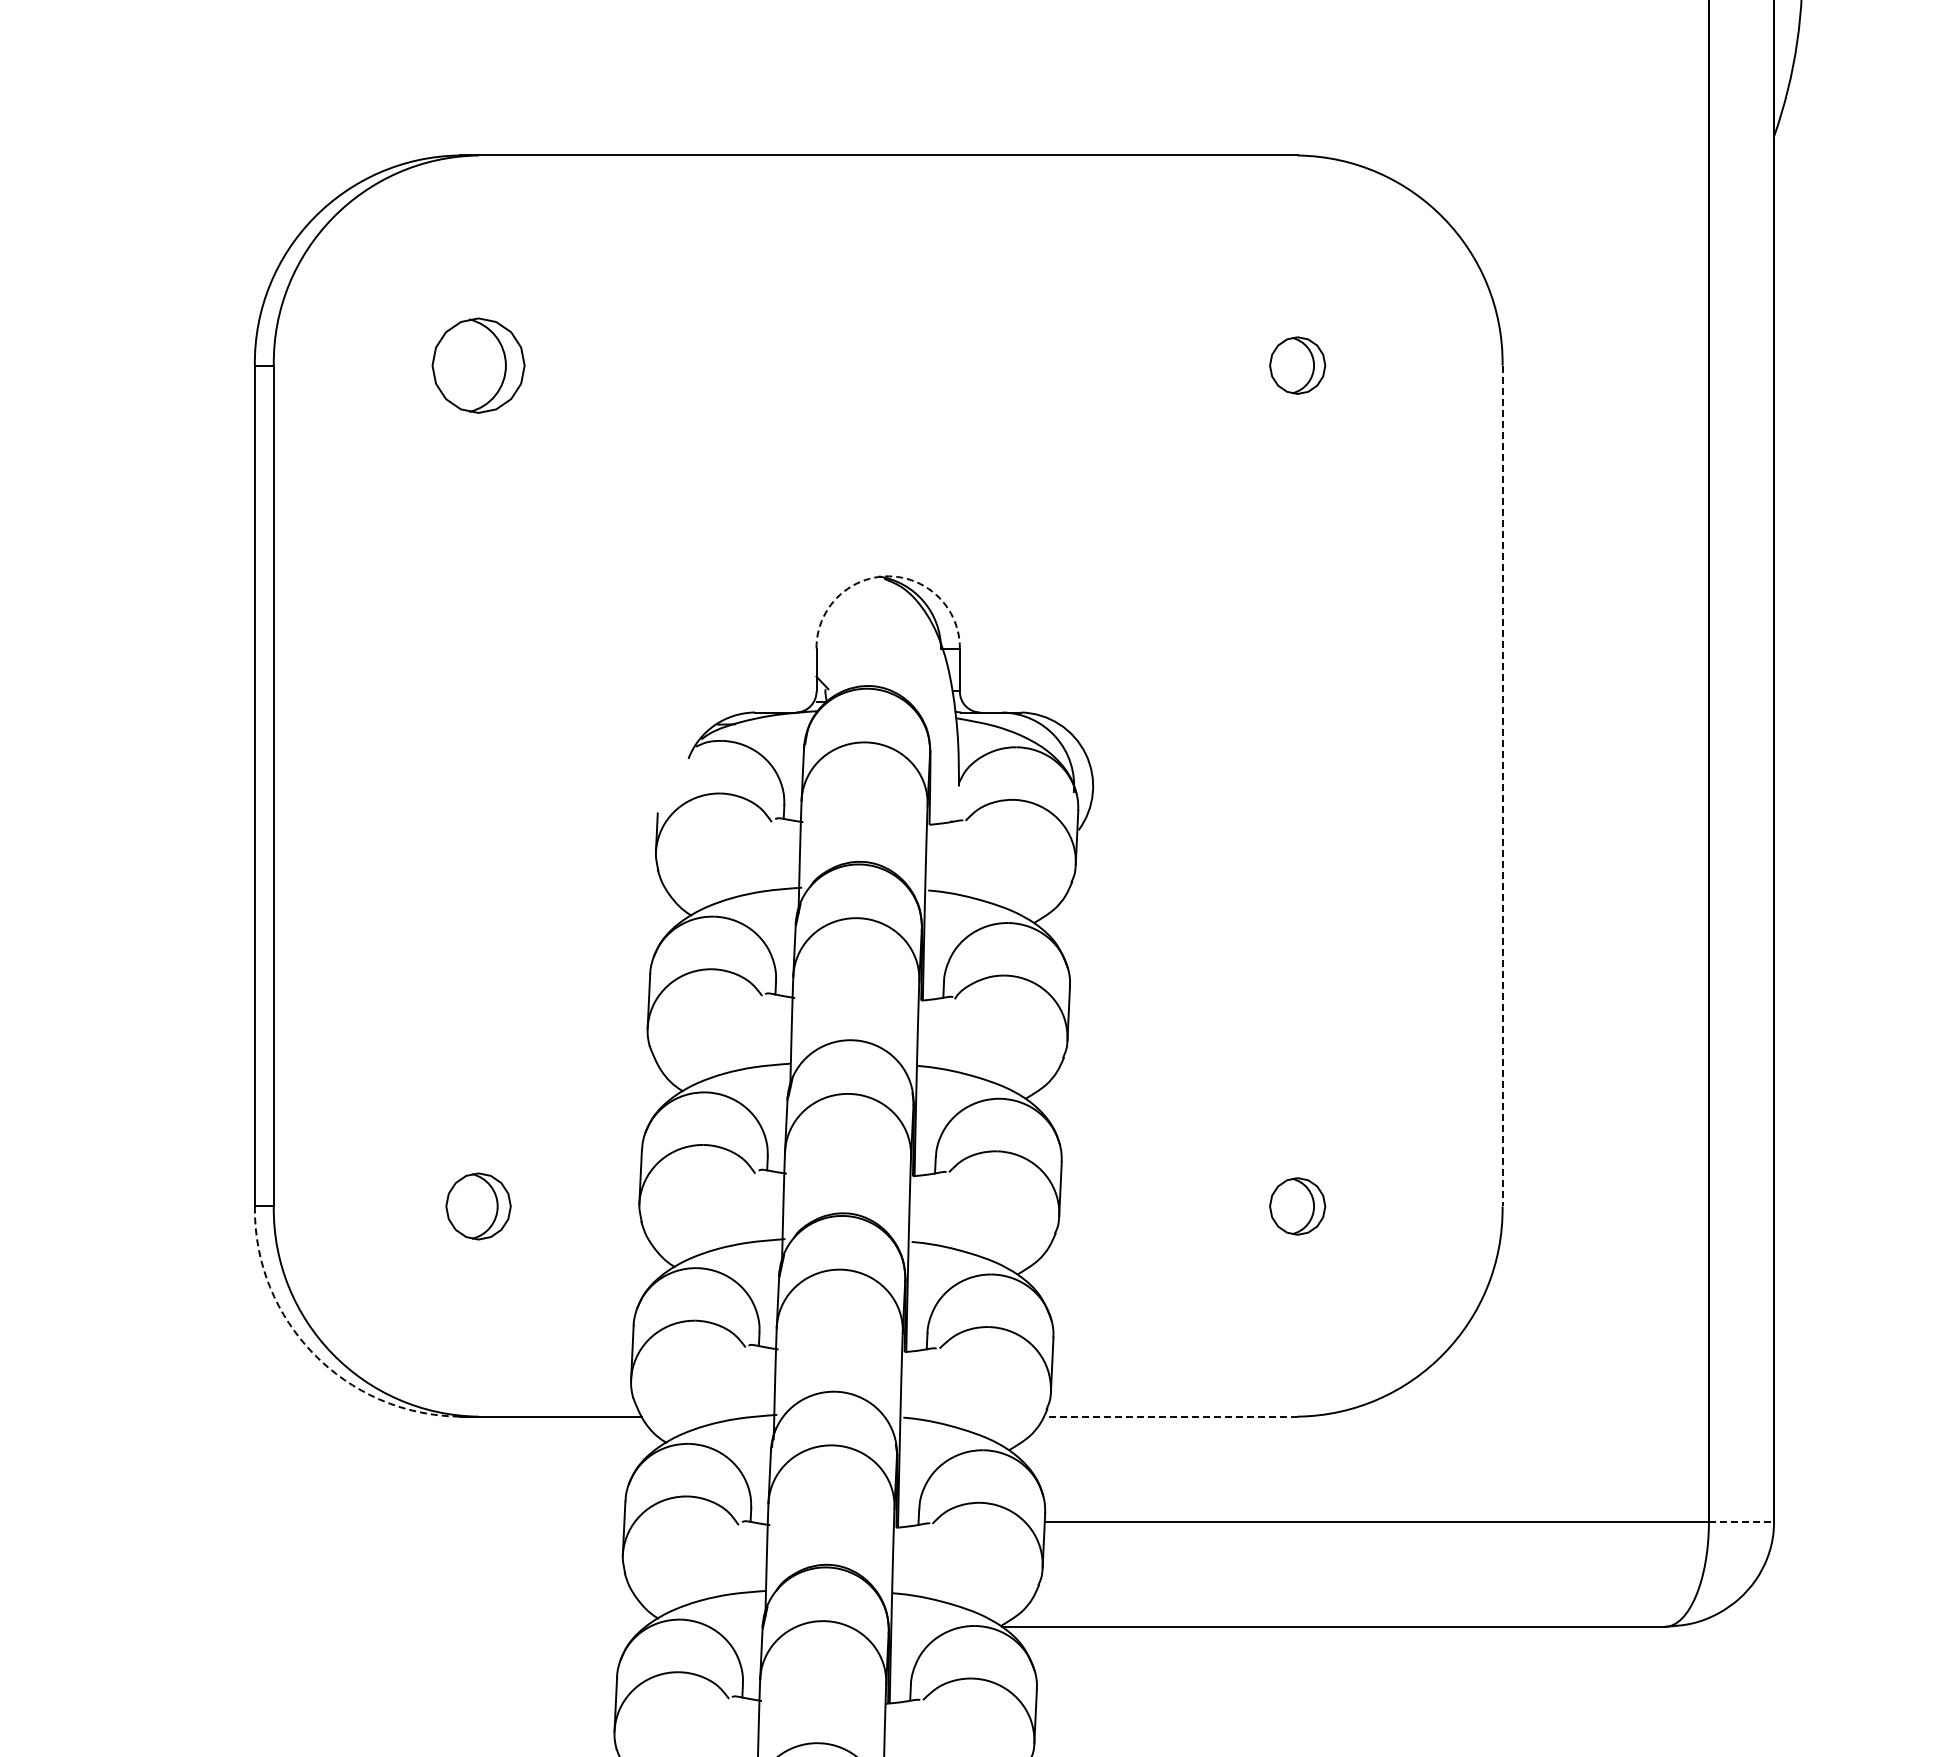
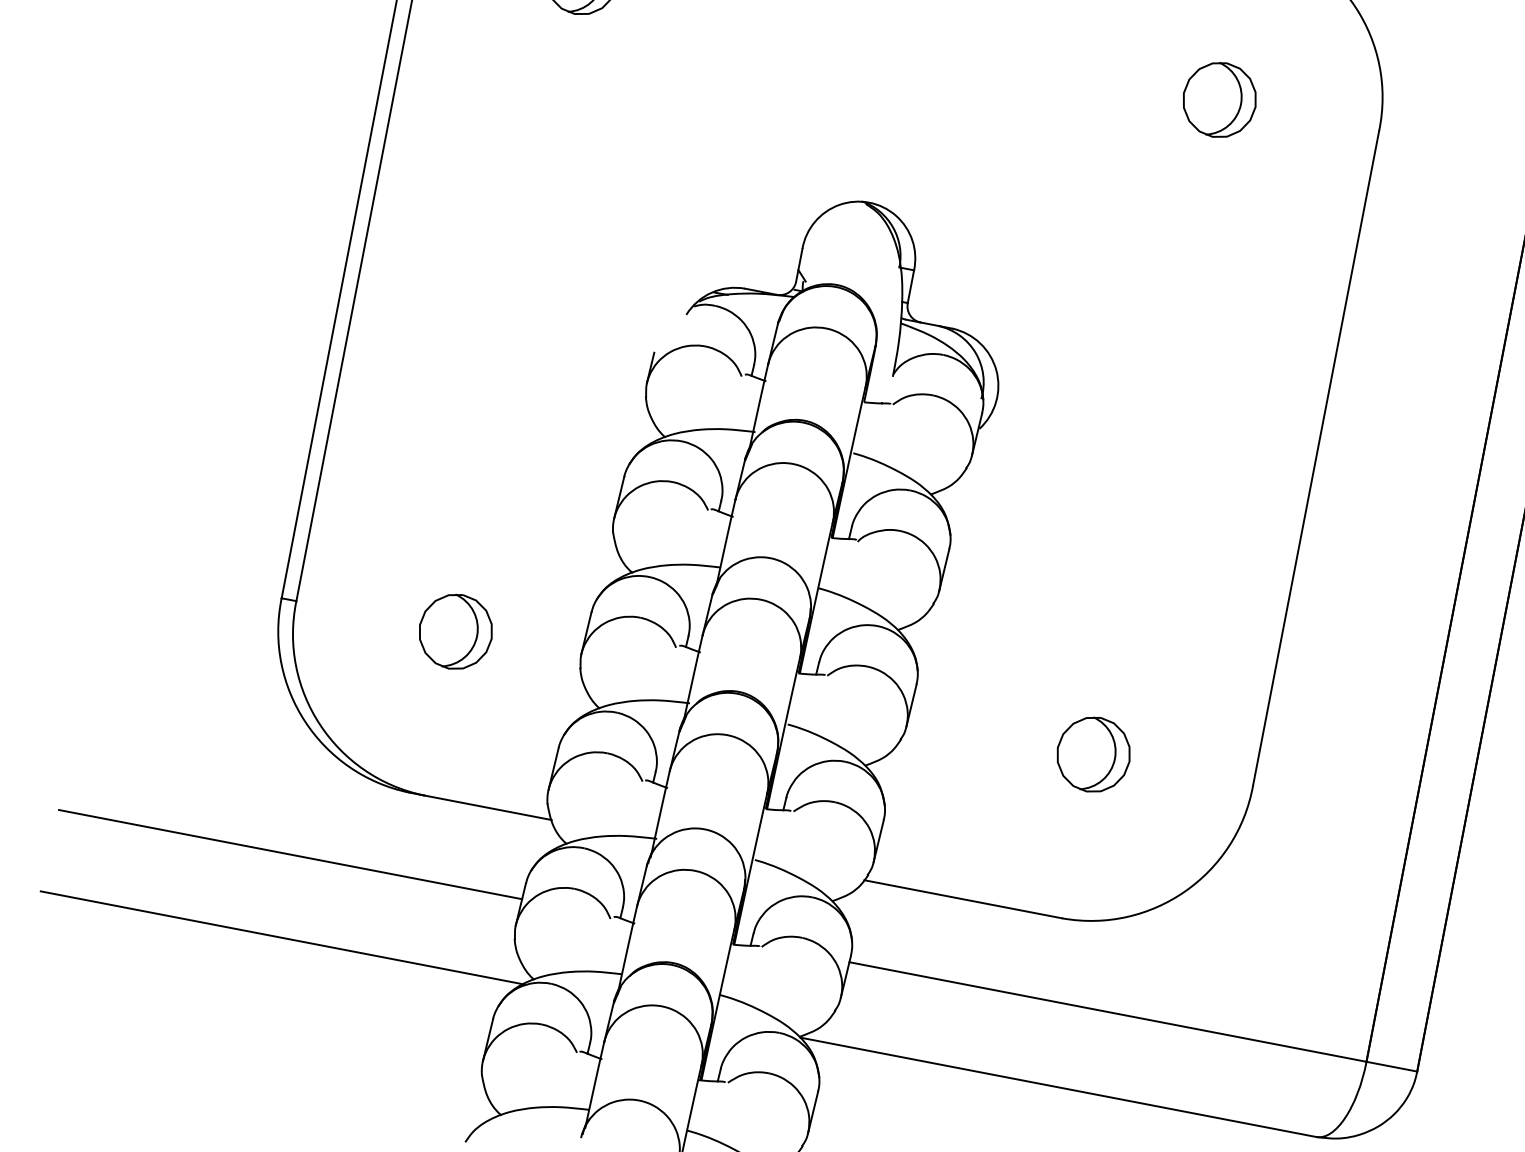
part: (1297, 365) -> (1219, 99), size x1.67
arc: (888, 576) -> (869, 202), dashed -> solid
line: (1502, 786) -> (1316, 458), dashed -> solid
part: (478, 1206) -> (455, 631), size x1.43
part: (1297, 1206) -> (1093, 754), size x1.67
arc: (313, 1353) -> (305, 721), dashed -> solid
line: (1170, 1416) -> (963, 899), dashed -> solid
line: (326, 1521) -> (290, 854), added
line: (1741, 1521) -> (1391, 1066), dashed -> solid
line: (336, 1626) -> (282, 937), added

